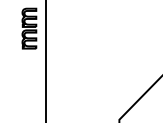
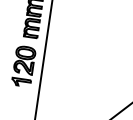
part: (26, 77) -> (23, 65), added

